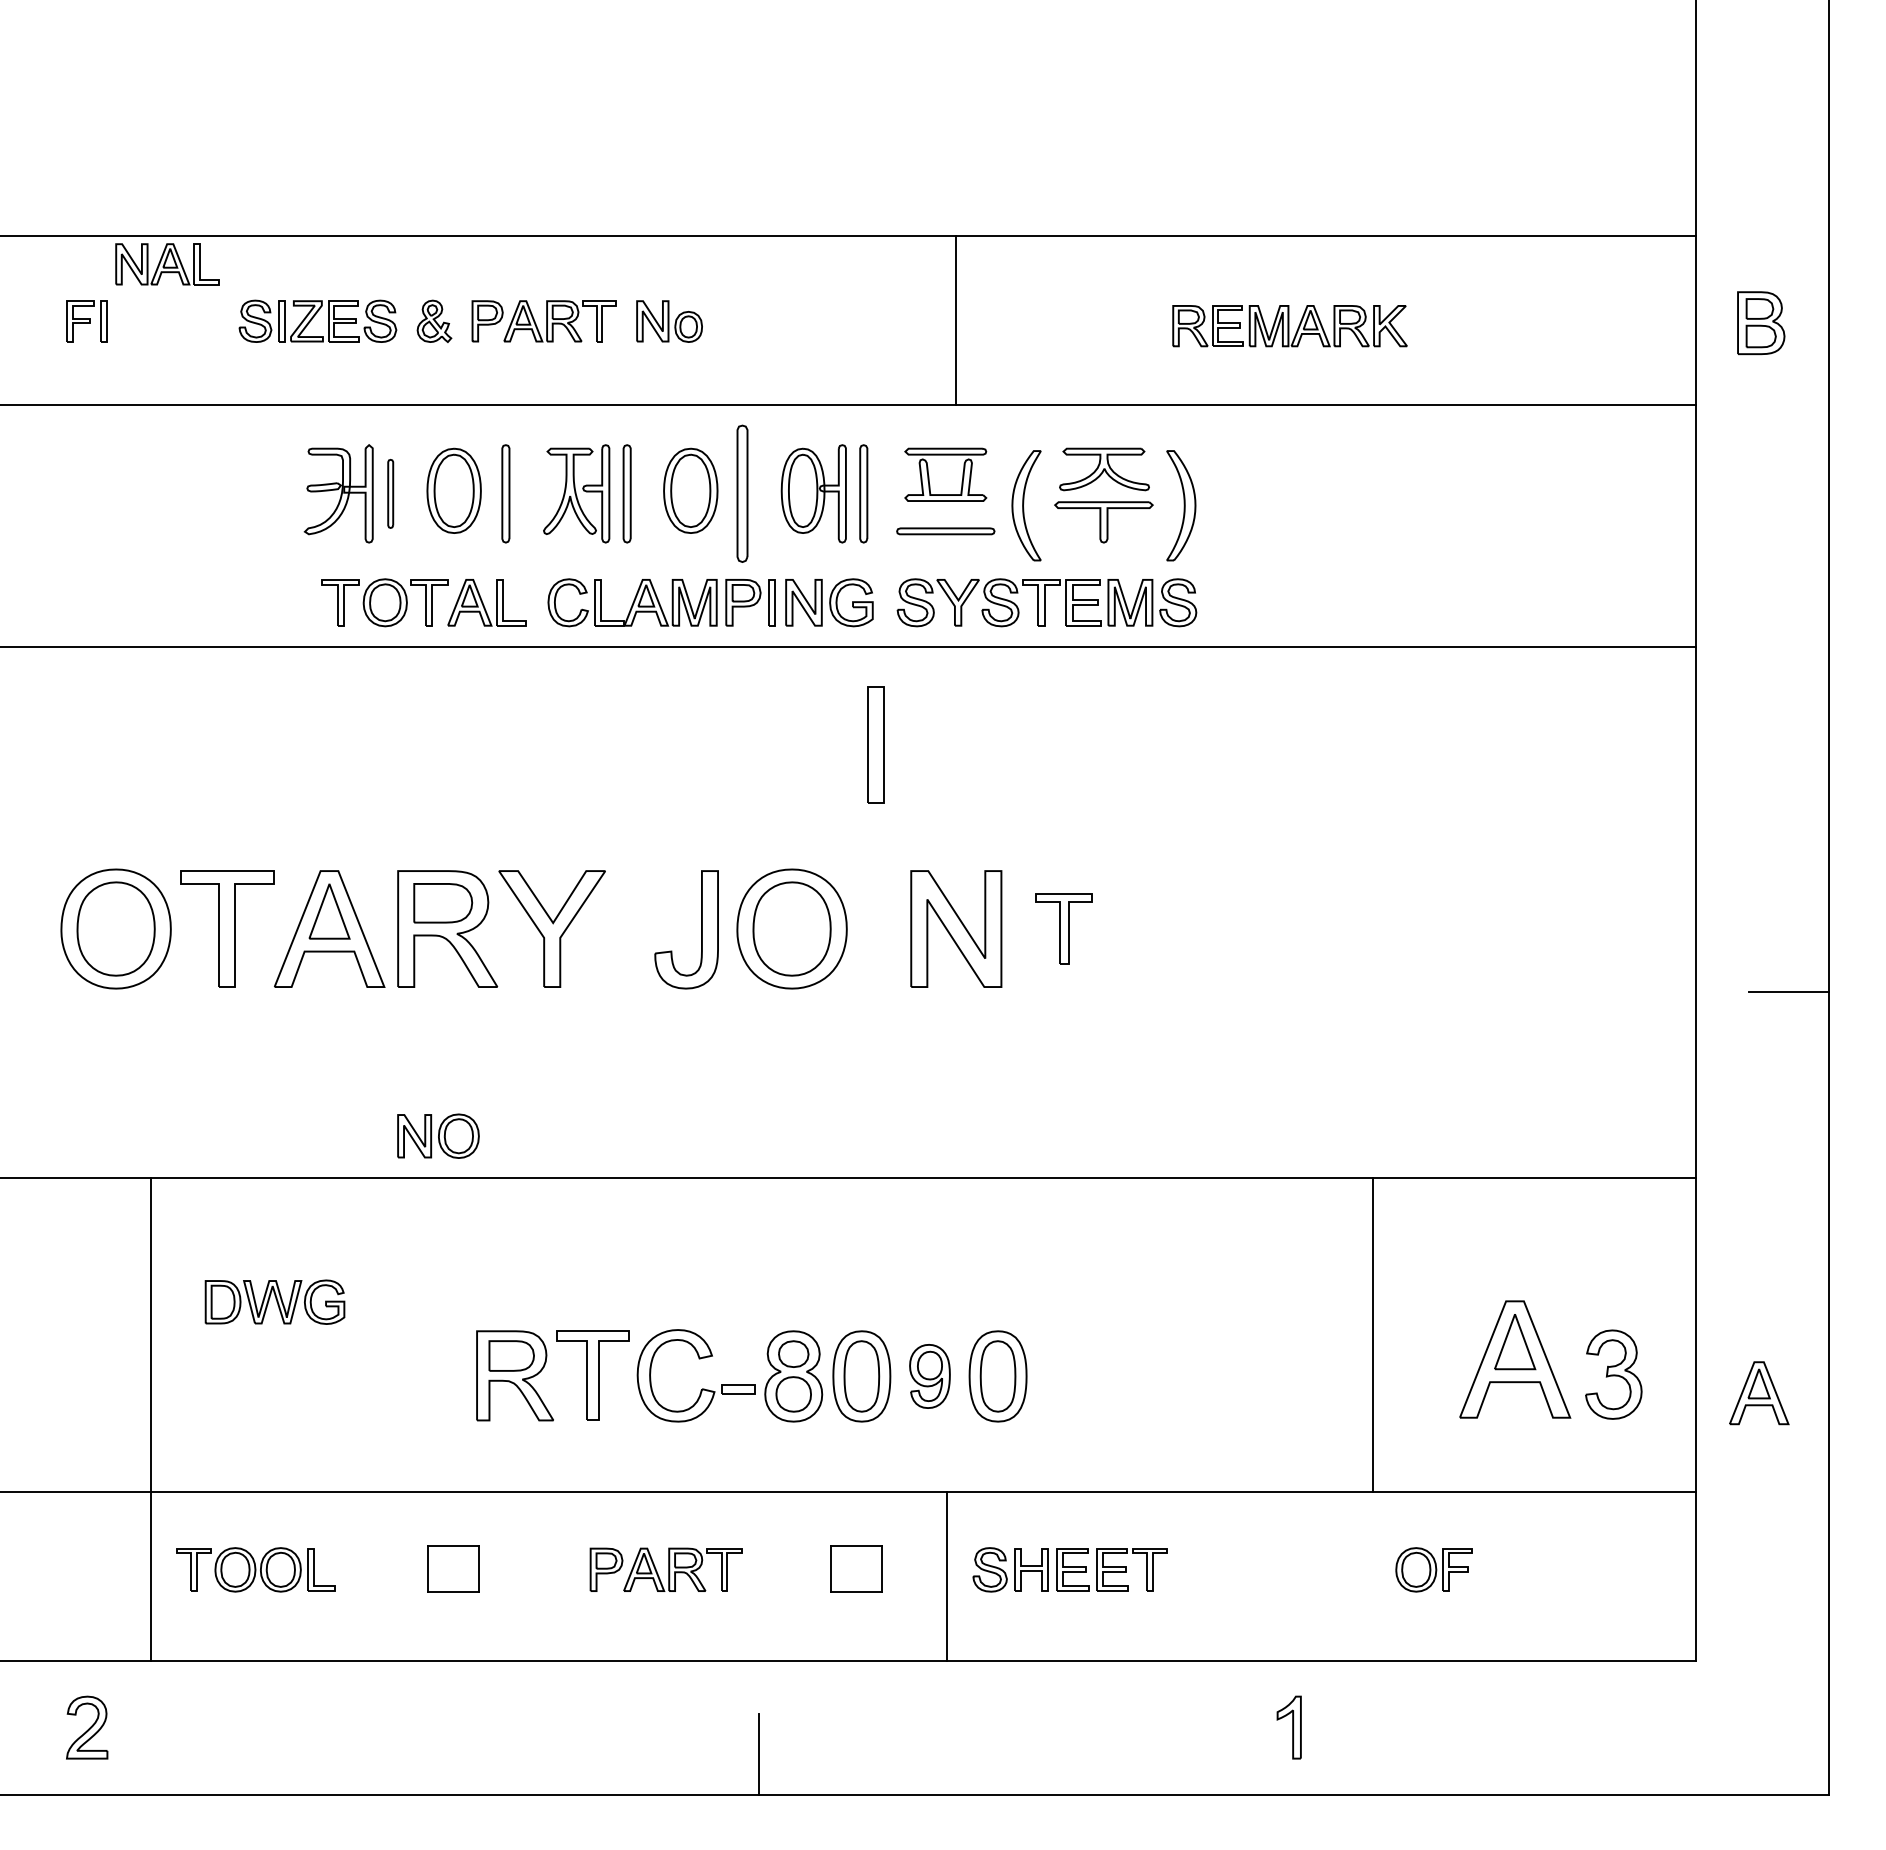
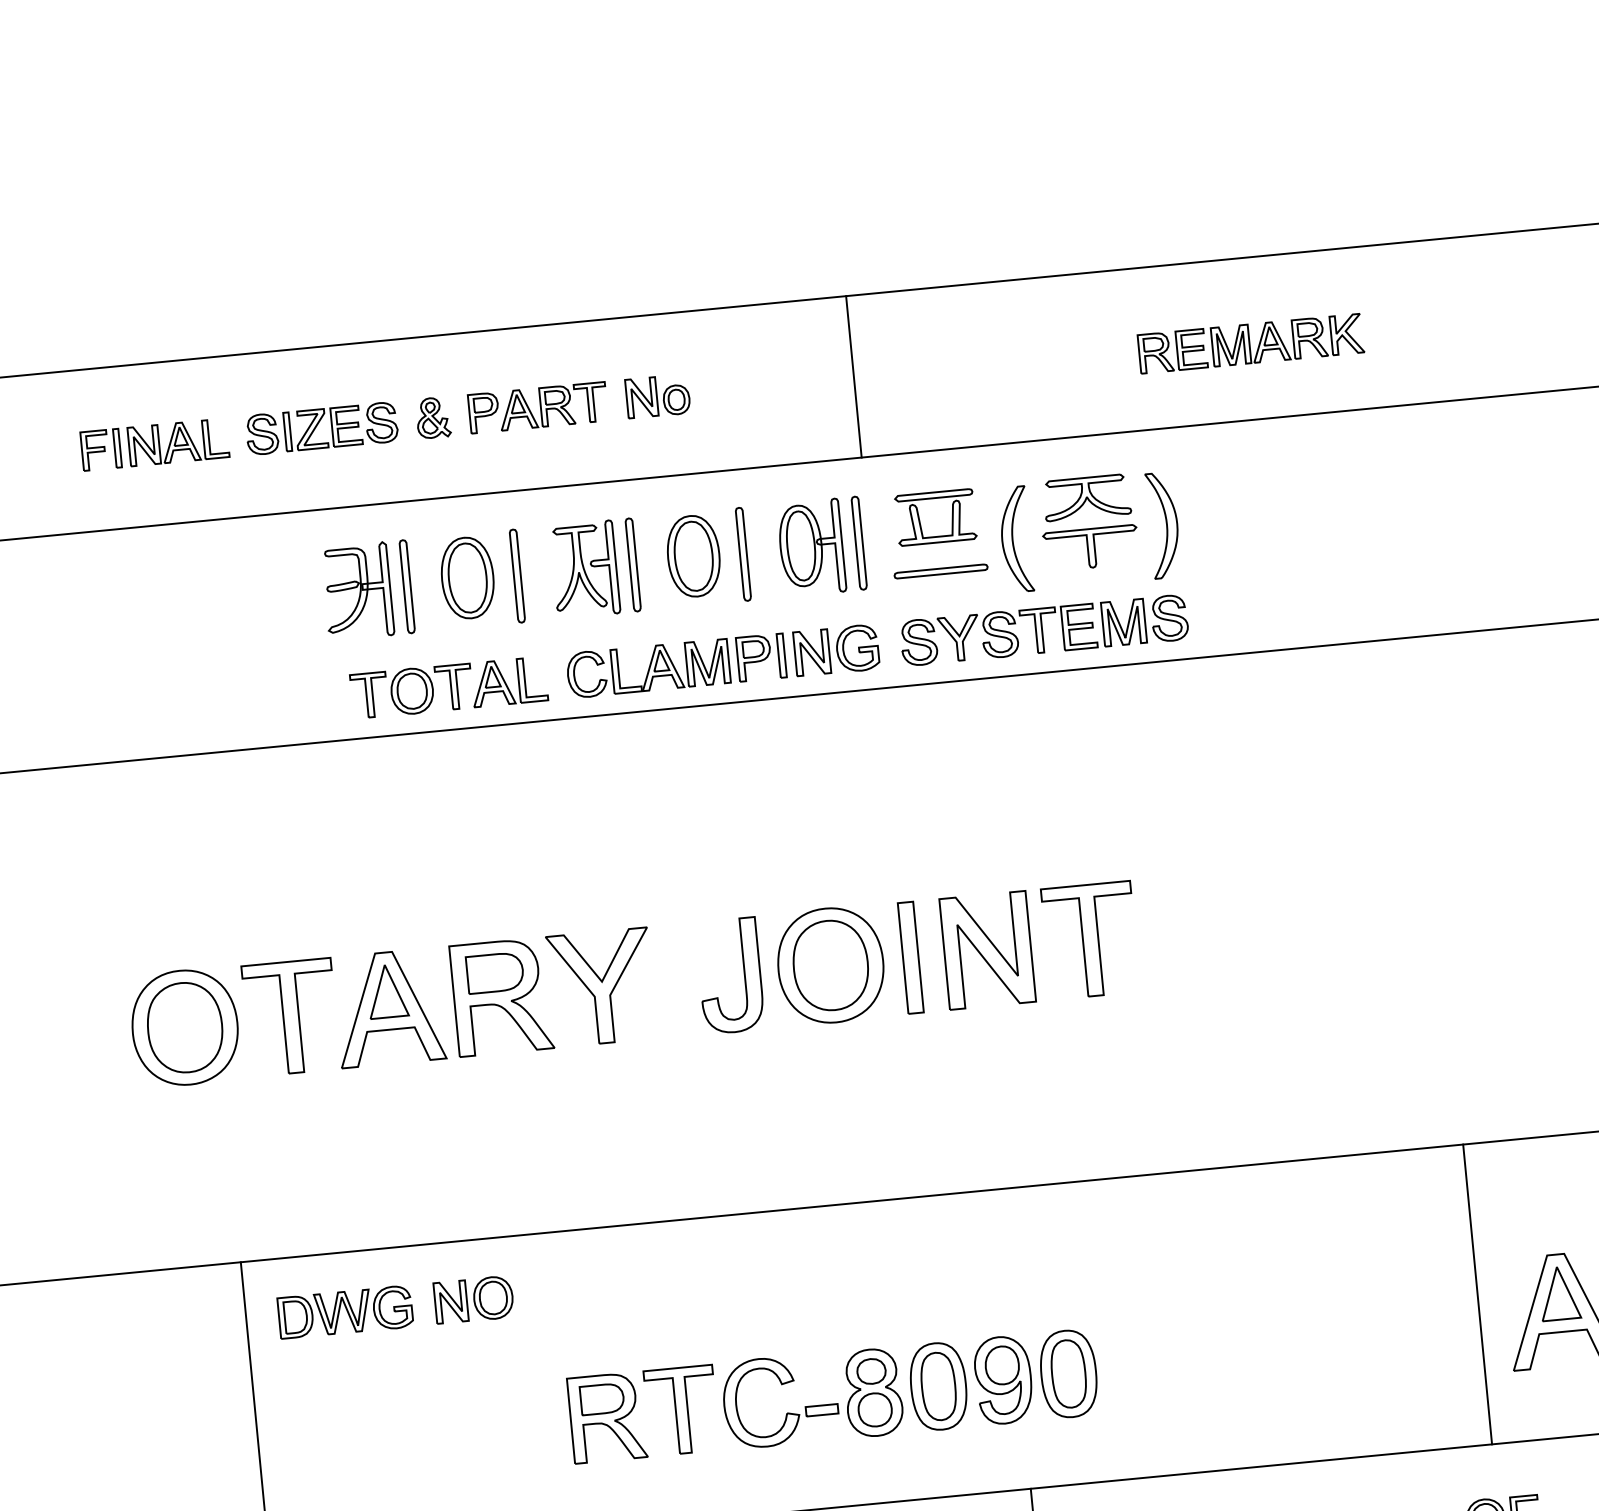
part: (167, 264) -> (178, 442), moved
line: (955, 320) -> (853, 376), moved
part: (390, 493) -> (407, 586), size x1.43
part: (742, 493) -> (743, 554), size x0.71
part: (875, 744) -> (910, 957), moved
part: (1064, 928) -> (1091, 939), size x1.67
part: (438, 1135) -> (473, 1299), moved
part: (274, 1301) -> (344, 1311), moved
line: (1373, 1334) -> (1477, 1294), moved
part: (929, 1376) -> (1003, 1380), size x1.43

